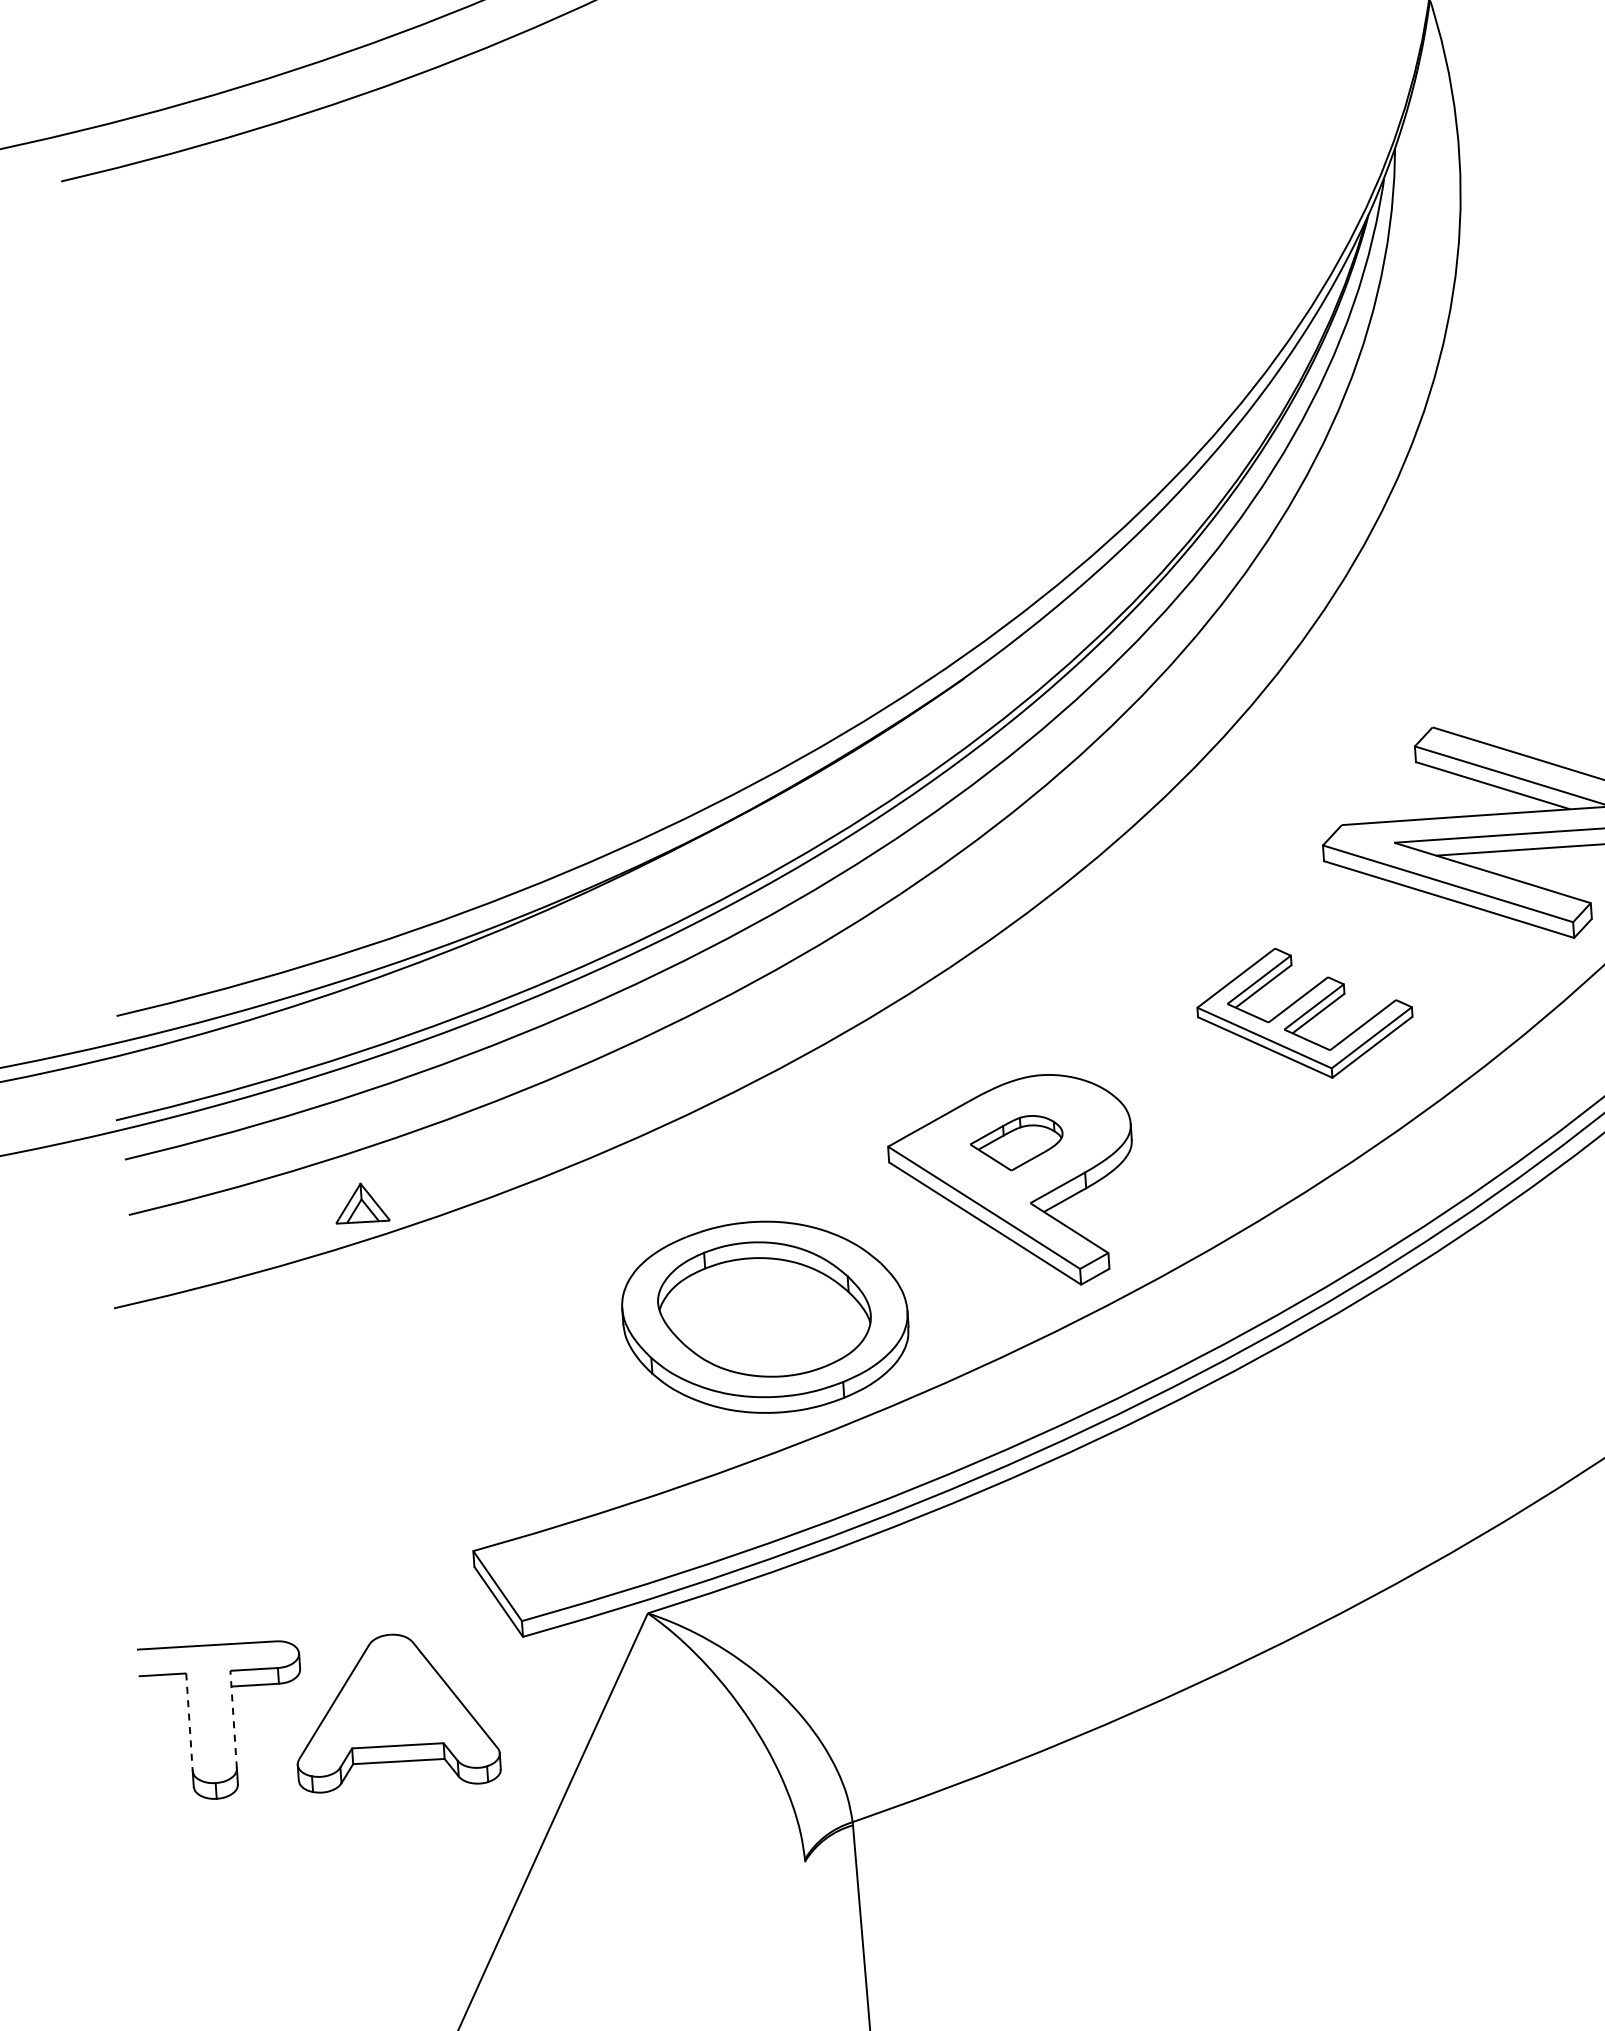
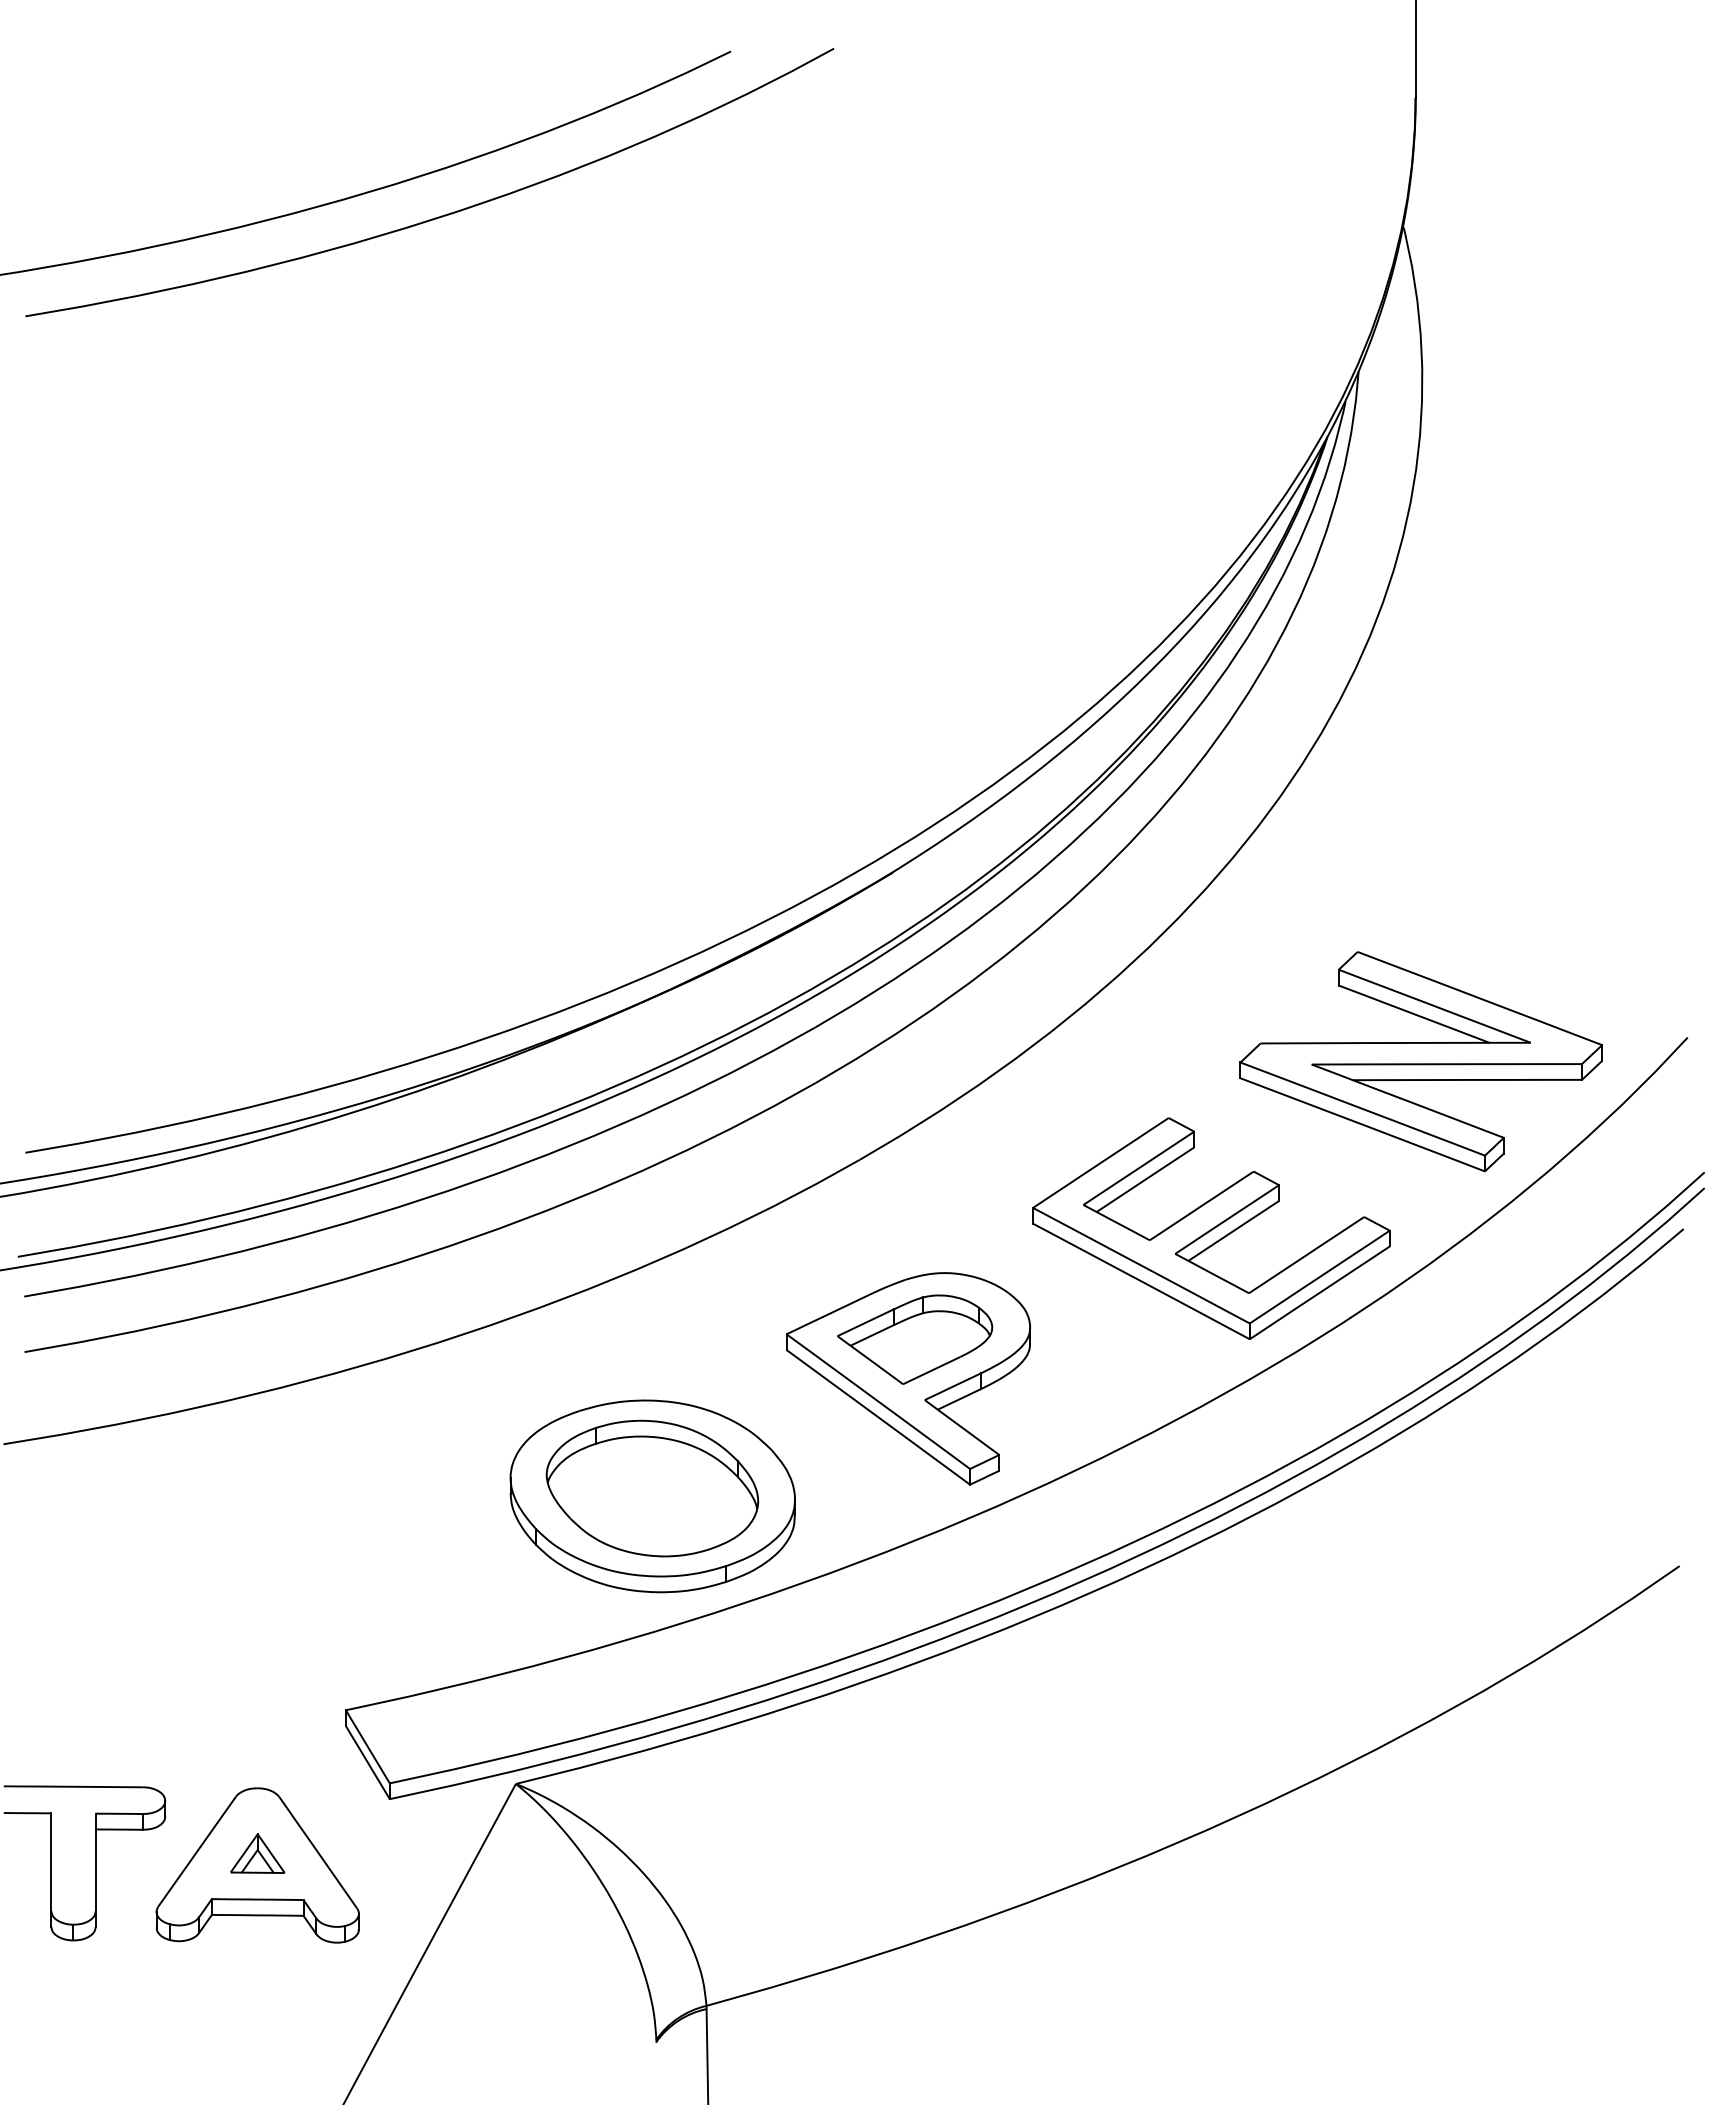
part: (1305, 1013) -> (1211, 1228), size x1.67
part: (1017, 1143) -> (915, 1339), size x1.67
part: (361, 1202) -> (257, 1853), moved
line: (233, 1719) -> (95, 1862), dashed -> solid
line: (189, 1722) -> (51, 1862), dashed -> solid

